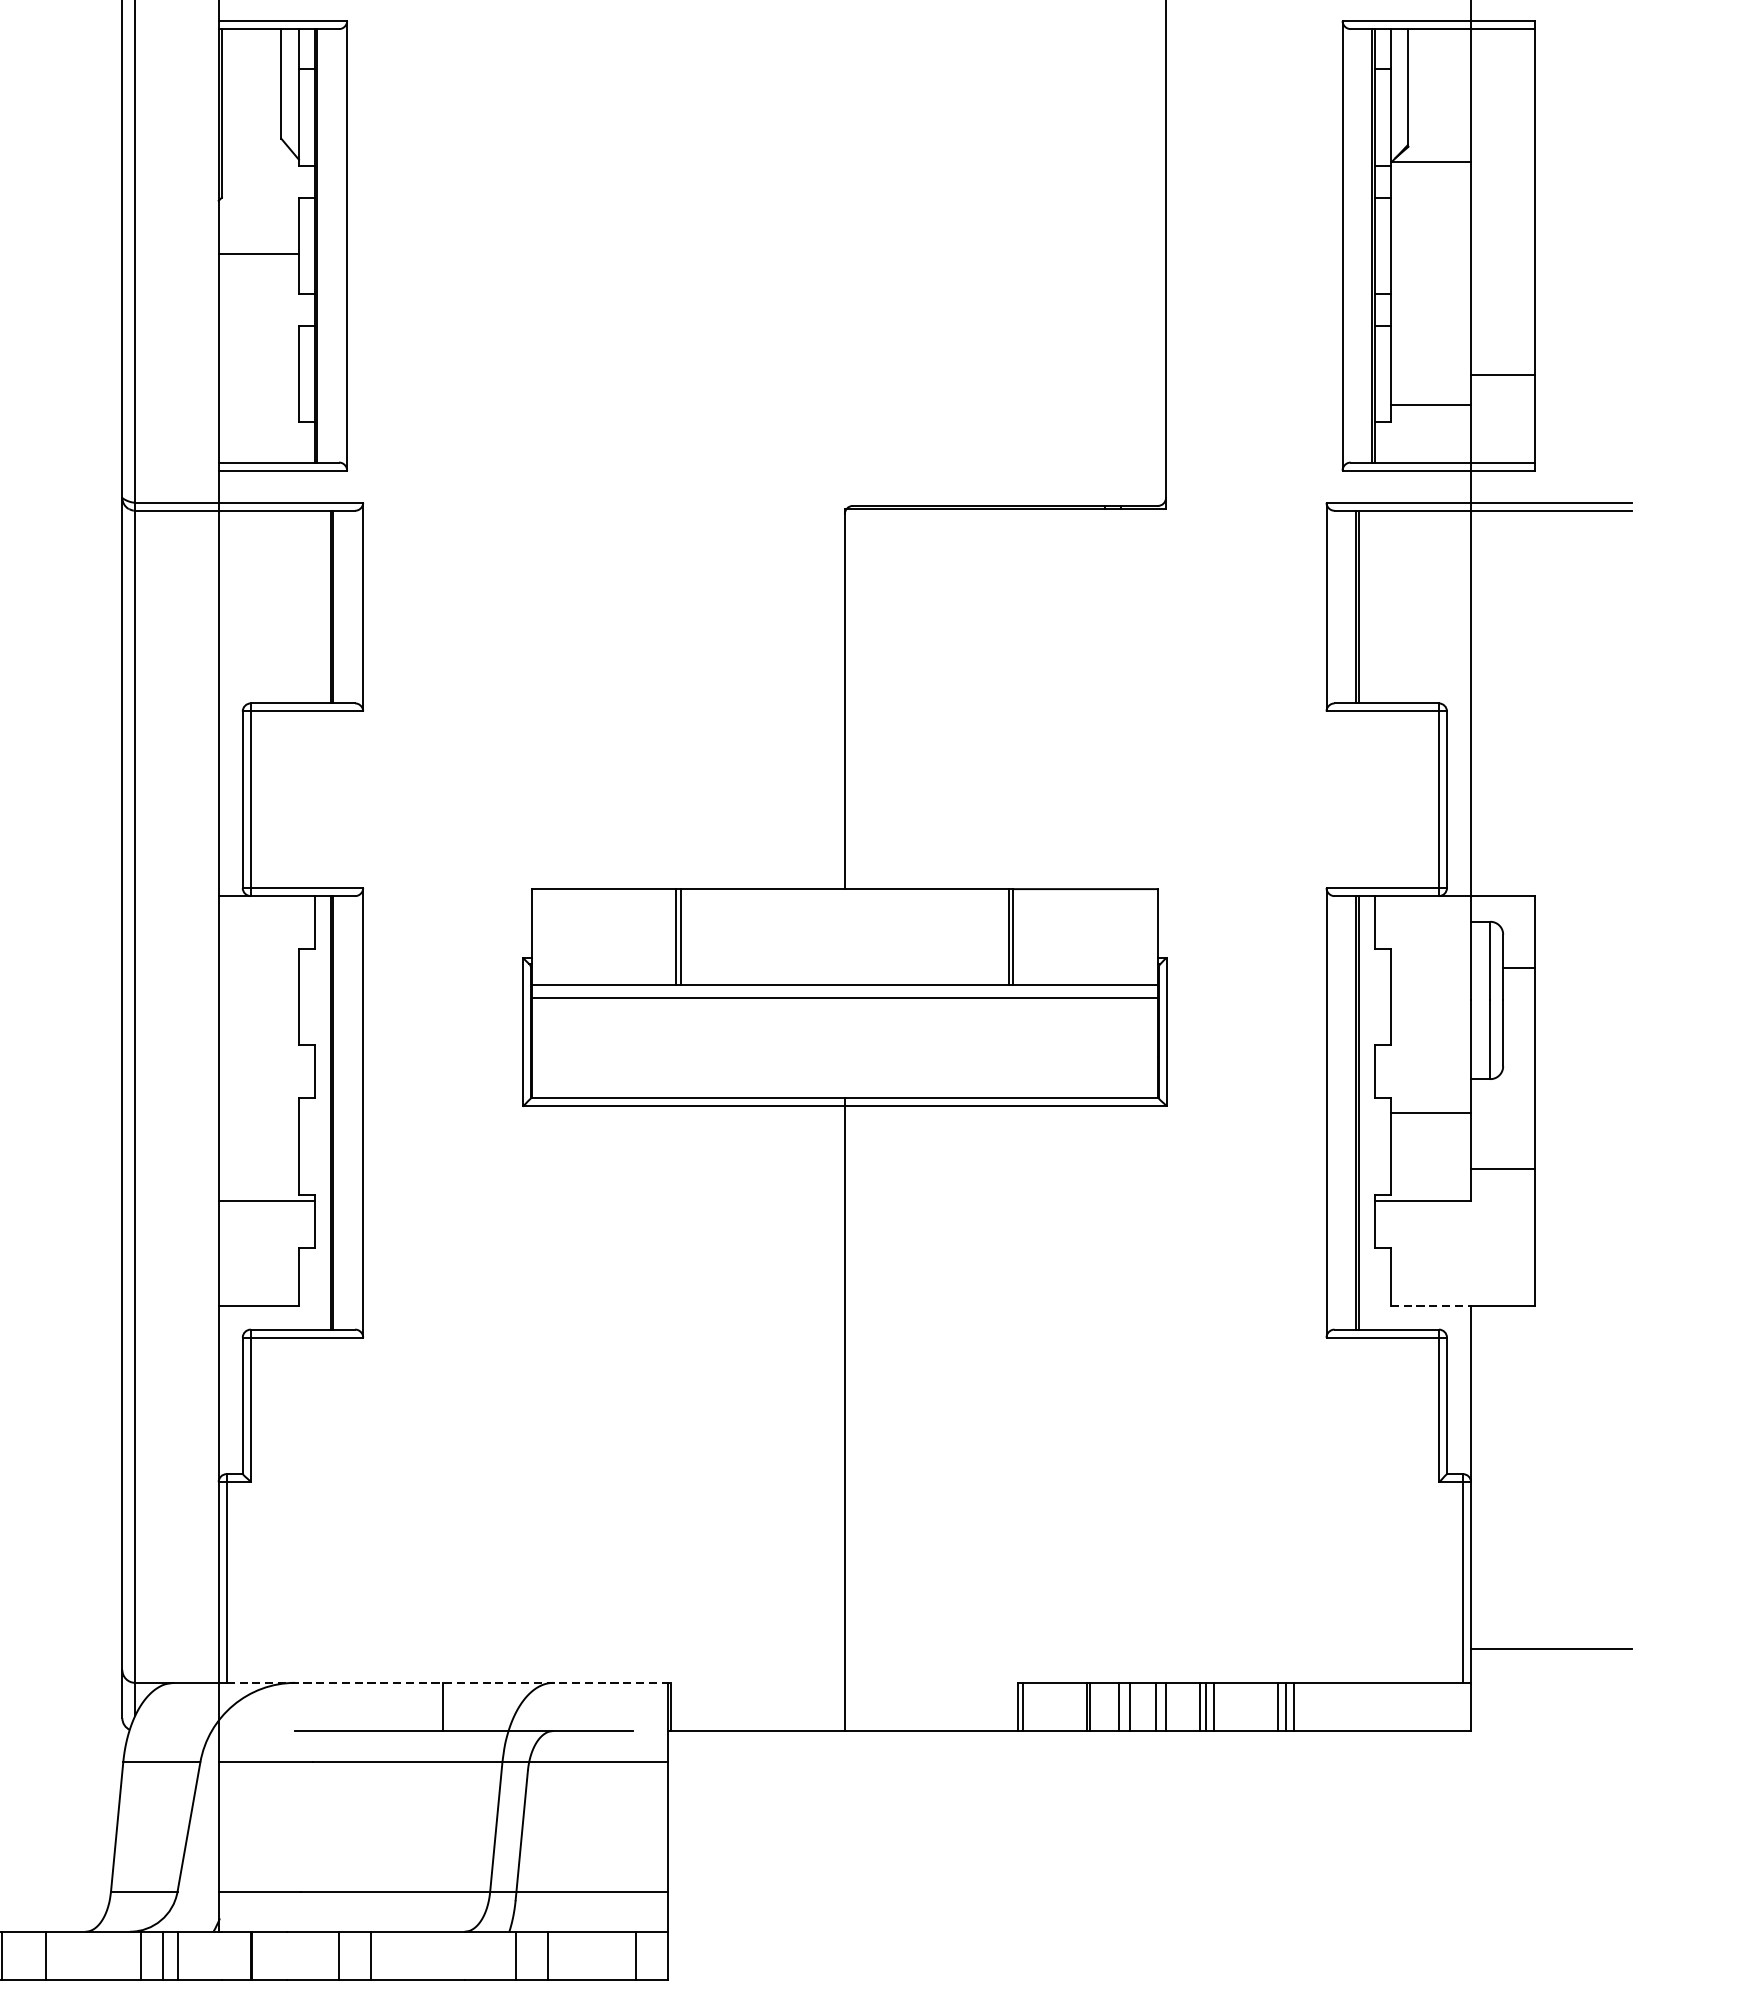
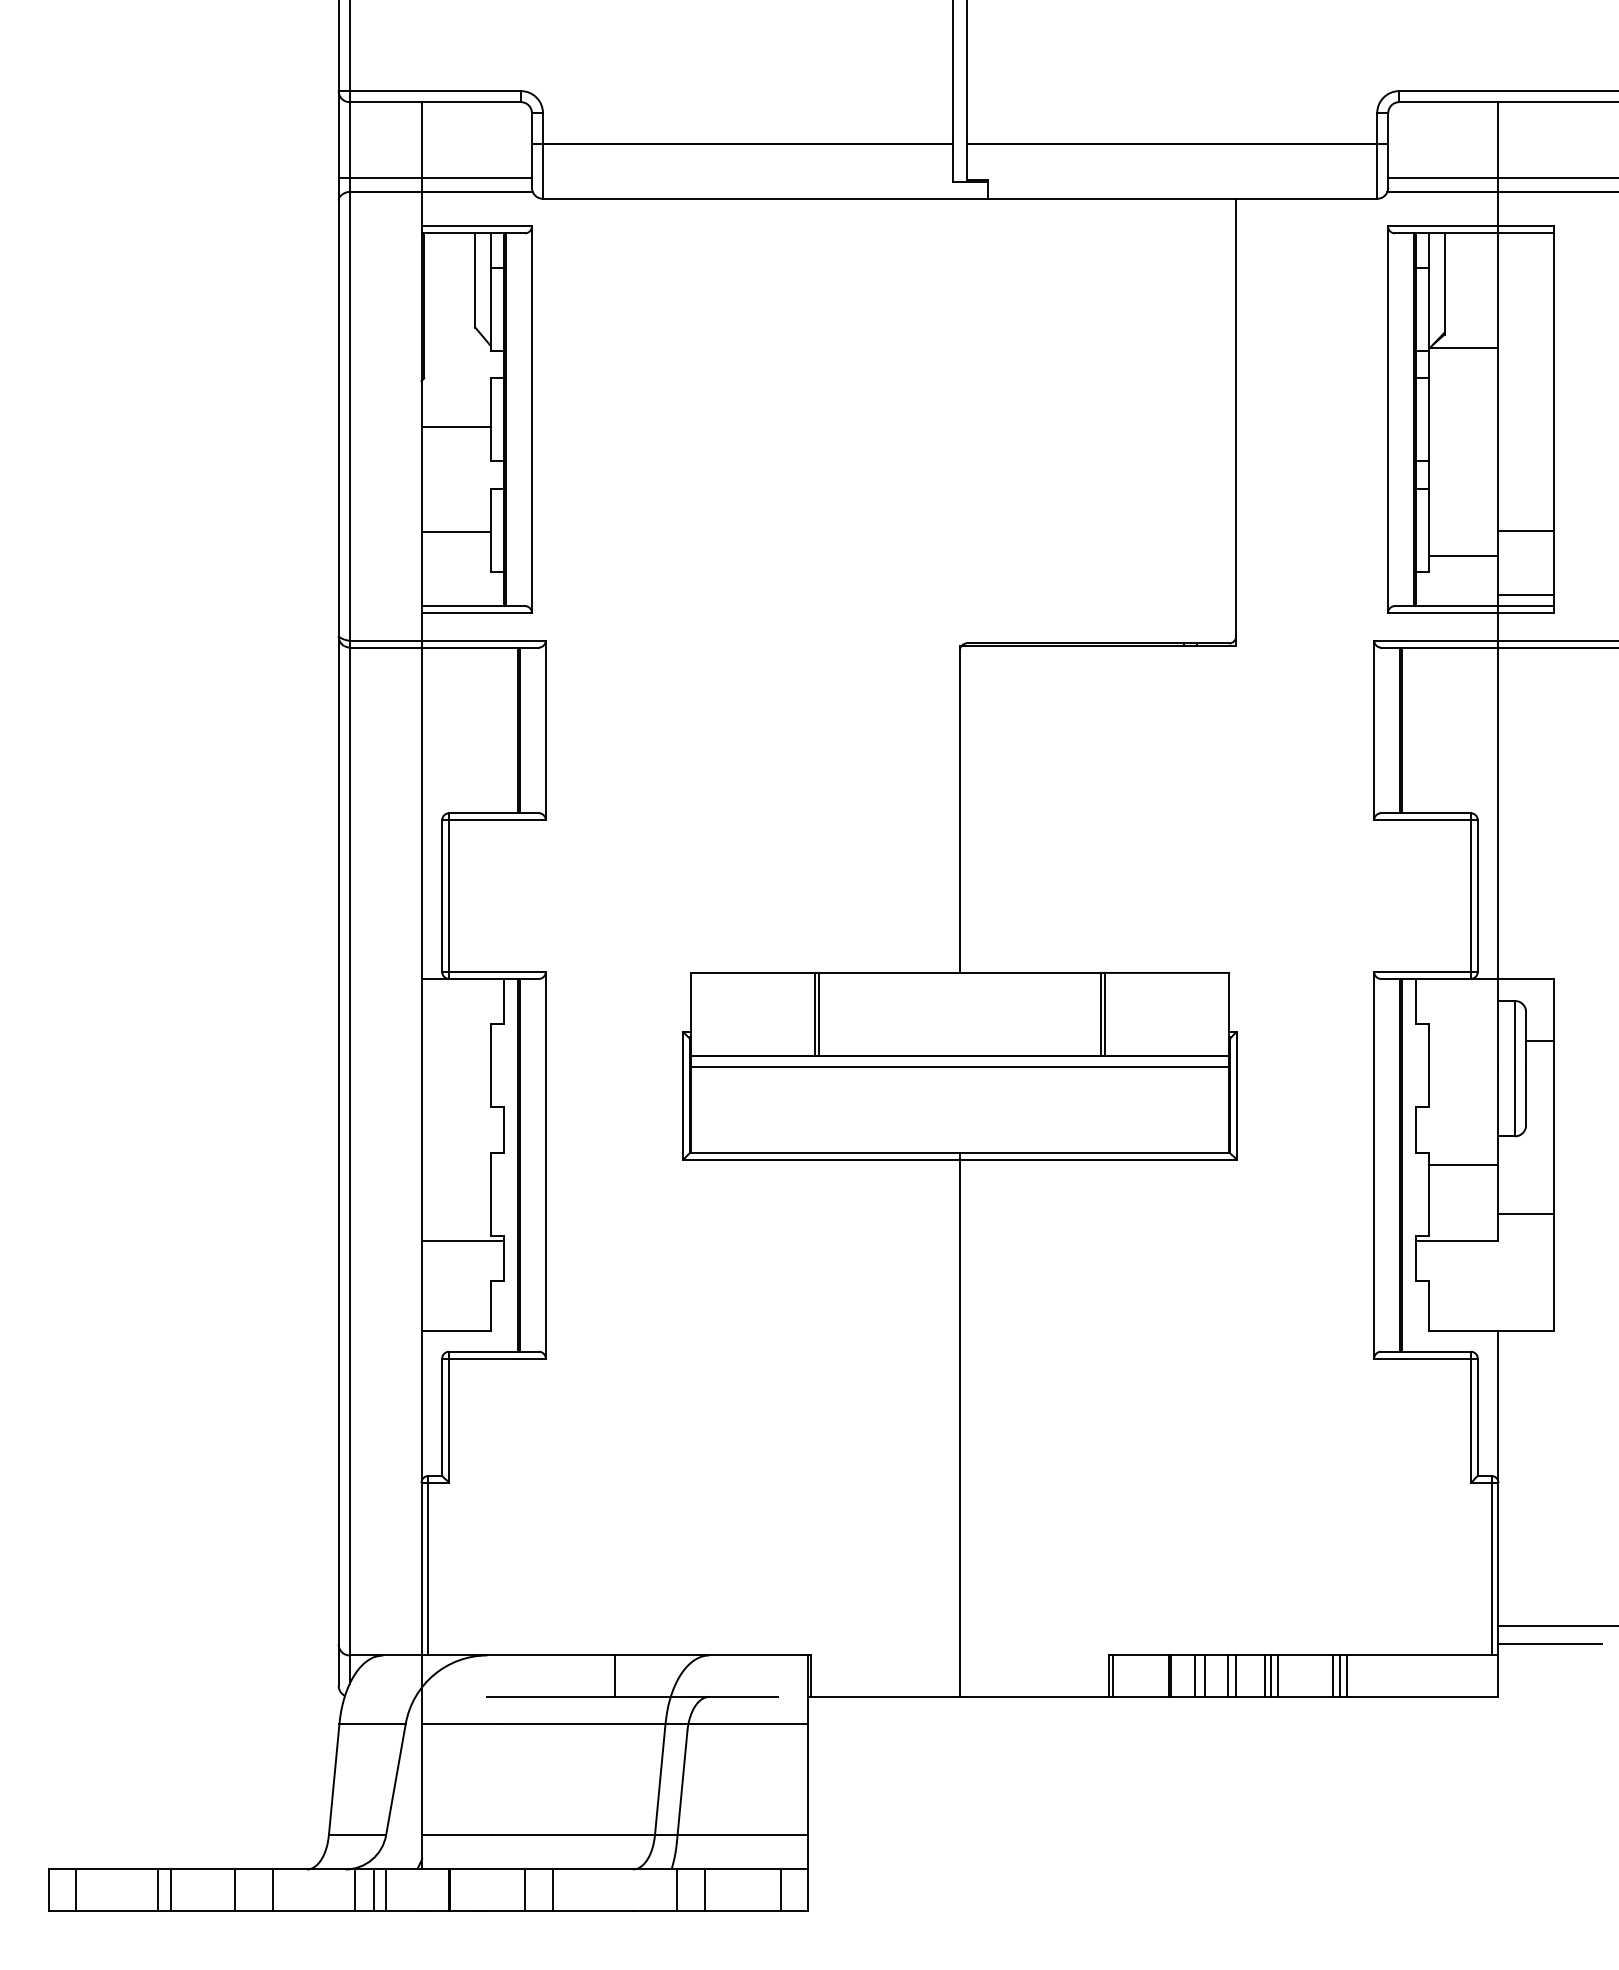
line: (258, 375) -> (455, 531), added
line: (1502, 449) -> (1525, 594), added
line: (1430, 1306) -> (1463, 1331), dashed -> solid
line: (1531, 1668) -> (1550, 1643), added
line: (450, 1682) -> (620, 1655), dashed -> solid

